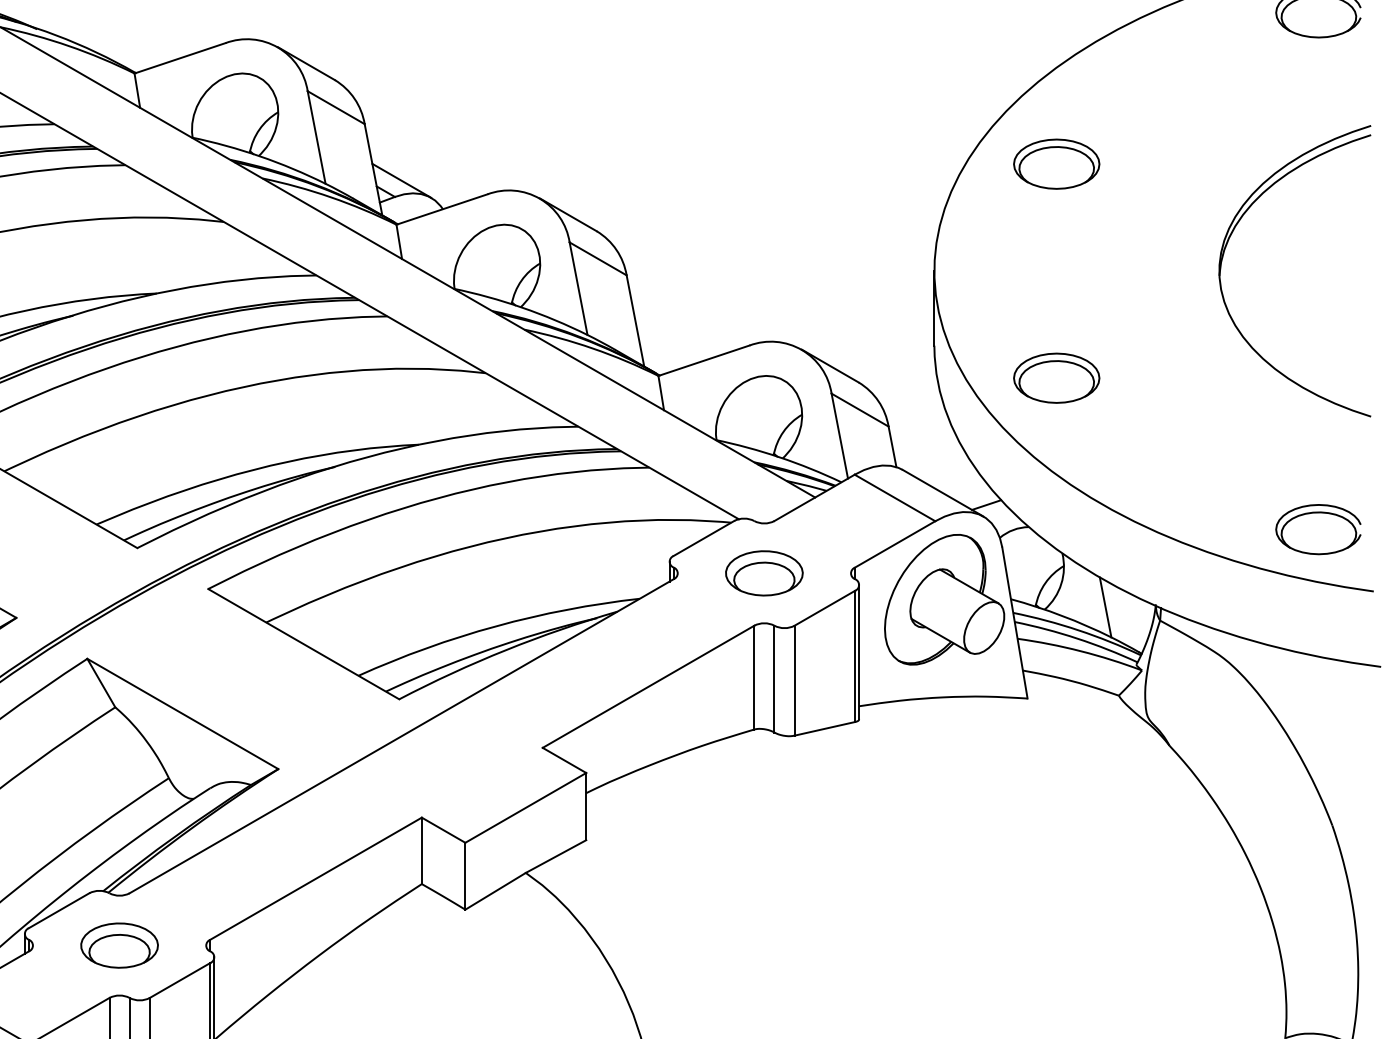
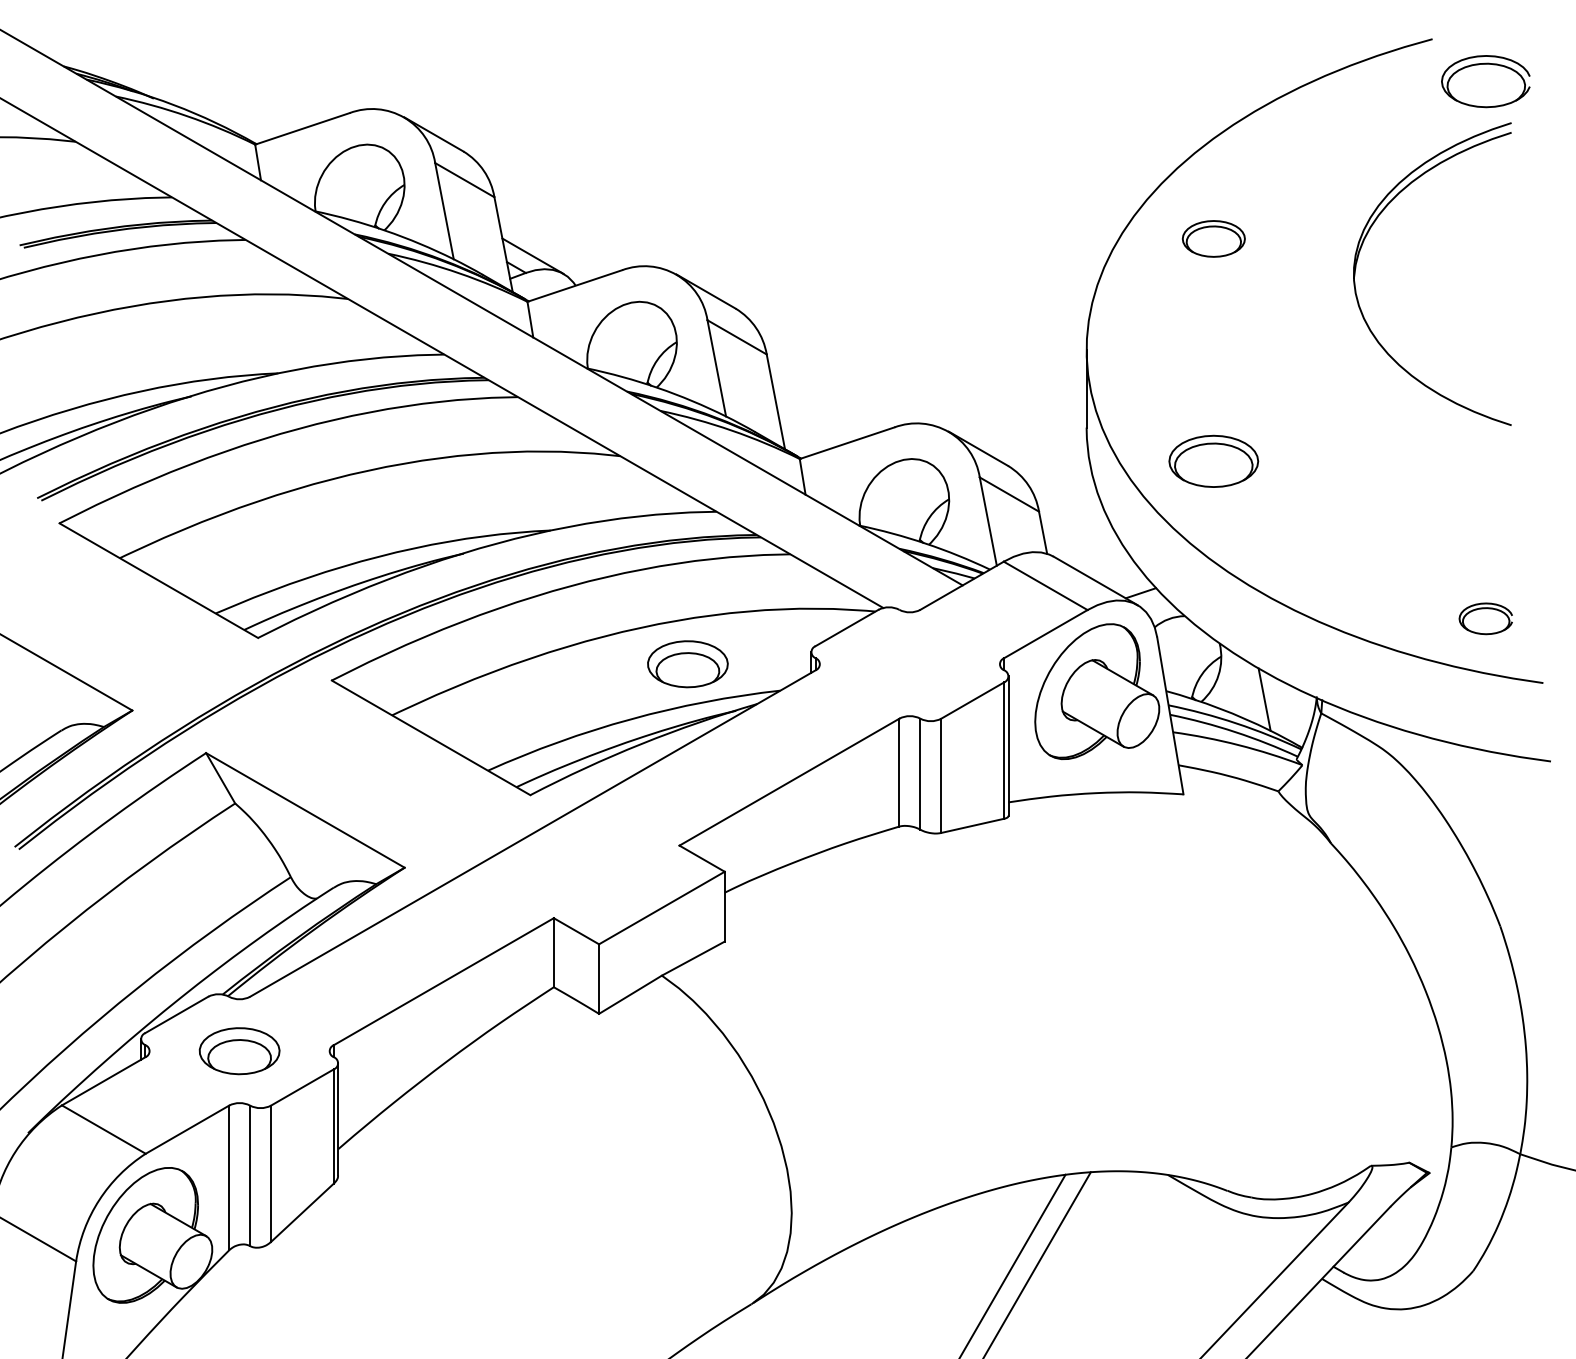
part: (1056, 163) -> (1213, 238), size x0.7
part: (1227, 244) -> (1362, 246), moved
part: (1318, 529) -> (1485, 618), size x0.6
part: (763, 573) -> (687, 664), moved

